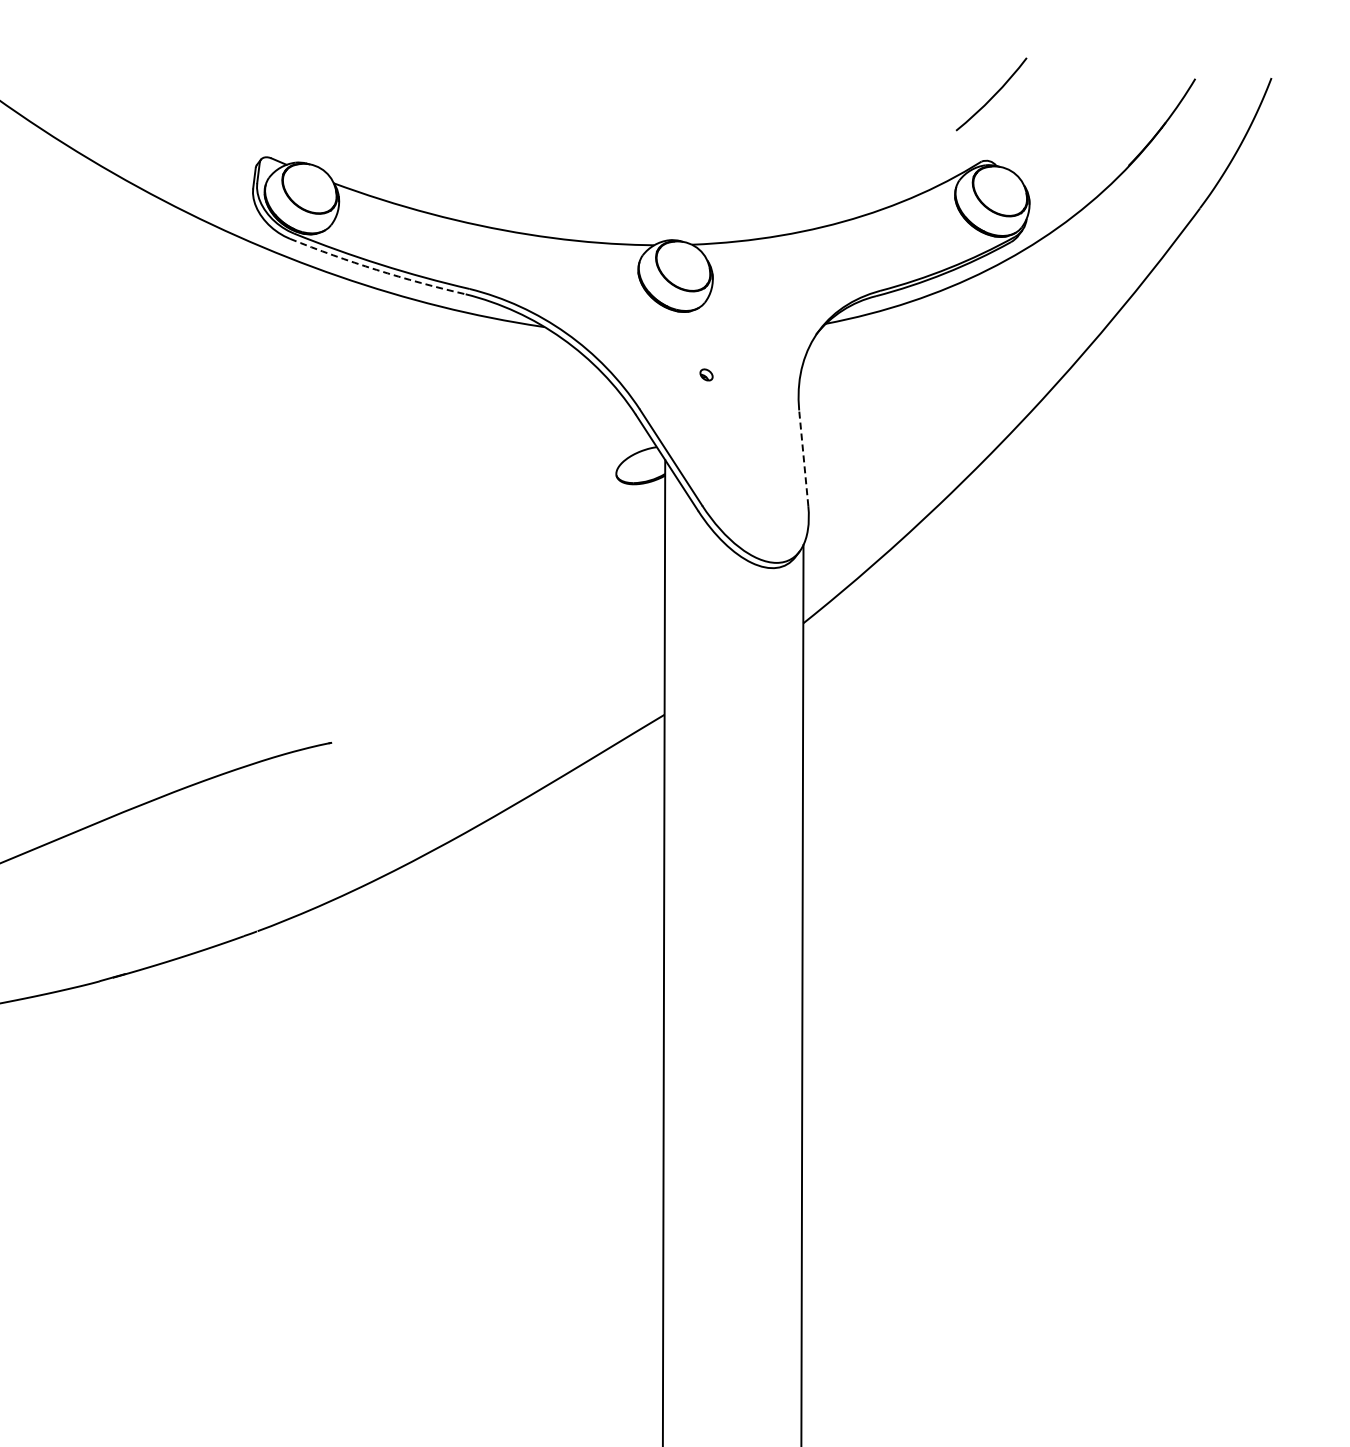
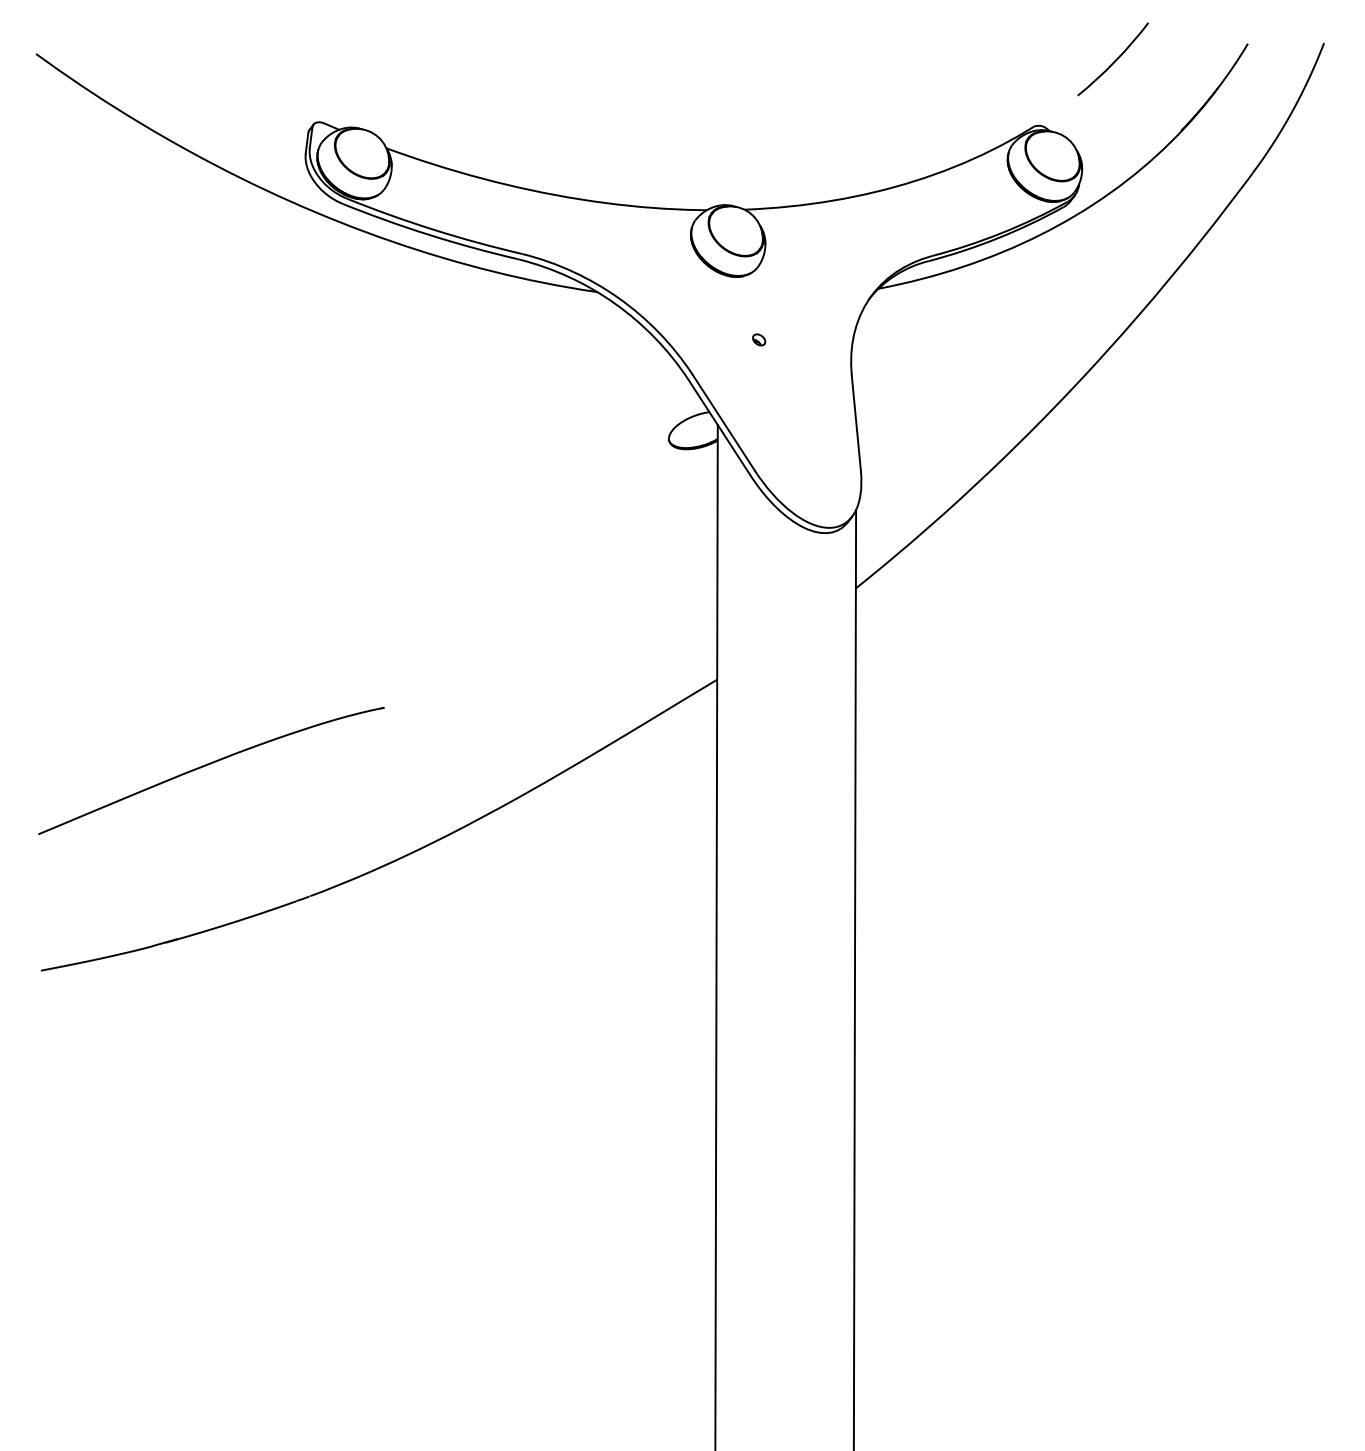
arc: (992, 95) -> (1114, 60), moved
arc: (376, 269) -> (429, 234), dashed -> solid
line: (803, 457) -> (856, 422), dashed -> solid

